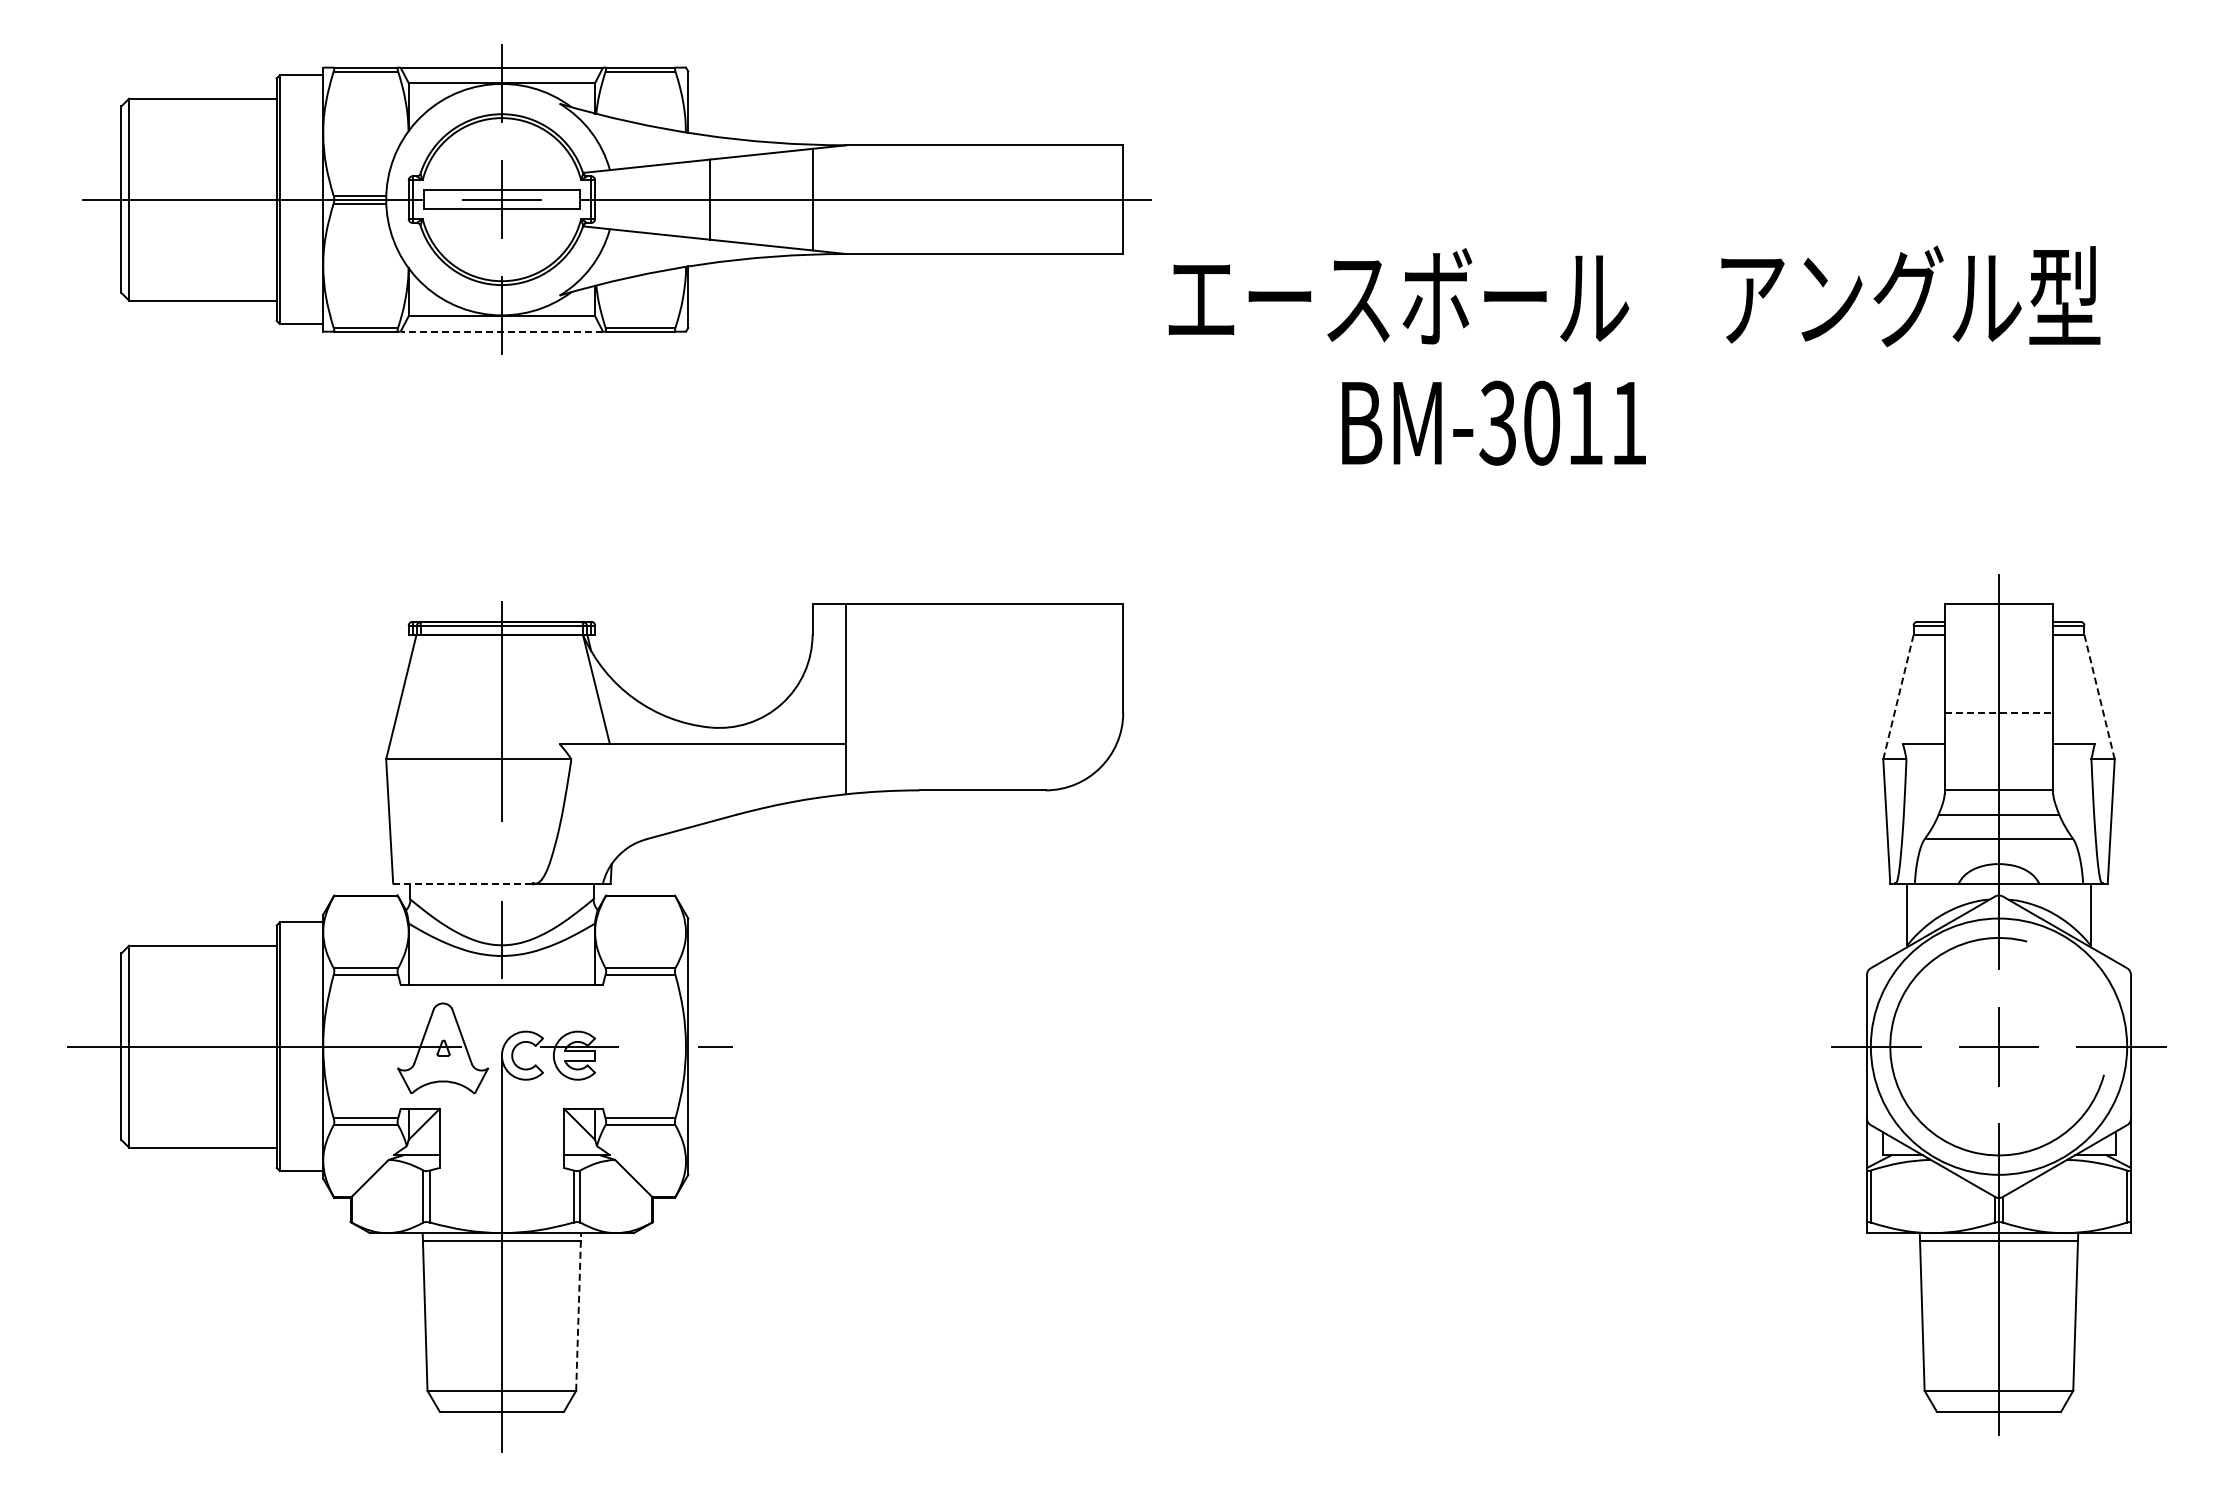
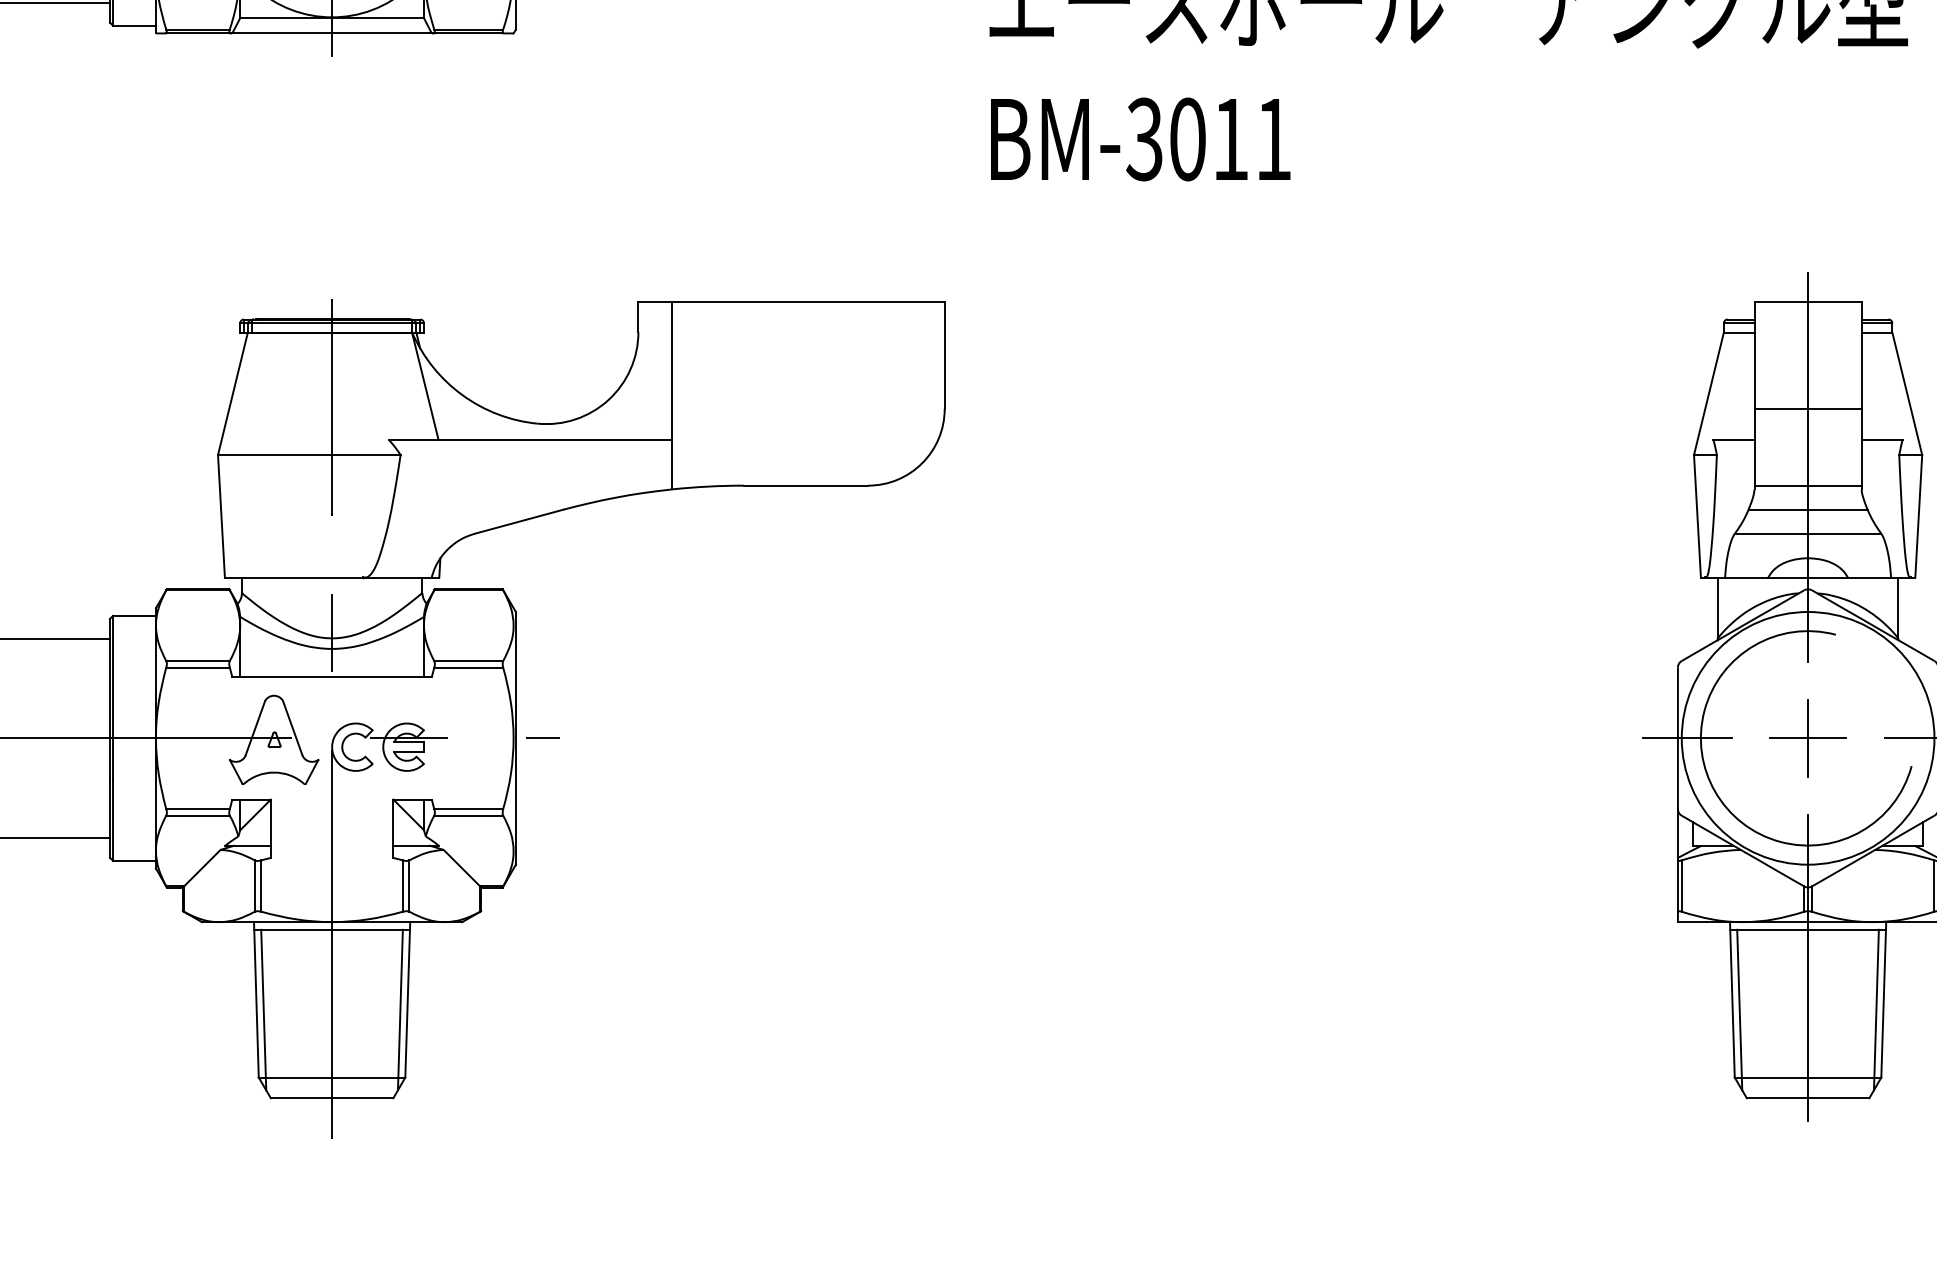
line: (501, 331) -> (331, 33), dashed -> solid
text: (1493, 422) -> (1140, 138), moved
line: (1898, 697) -> (1709, 394), dashed -> solid
line: (2099, 697) -> (1907, 394), dashed -> solid
line: (1999, 712) -> (1808, 408), dashed -> solid
line: (463, 883) -> (294, 577), dashed -> solid
line: (578, 1311) -> (407, 999), dashed -> solid
line: (432, 1321) -> (263, 1009), added
line: (570, 1321) -> (399, 1009), added
line: (1929, 1321) -> (1739, 1009), added
line: (2067, 1321) -> (1875, 1009), added

